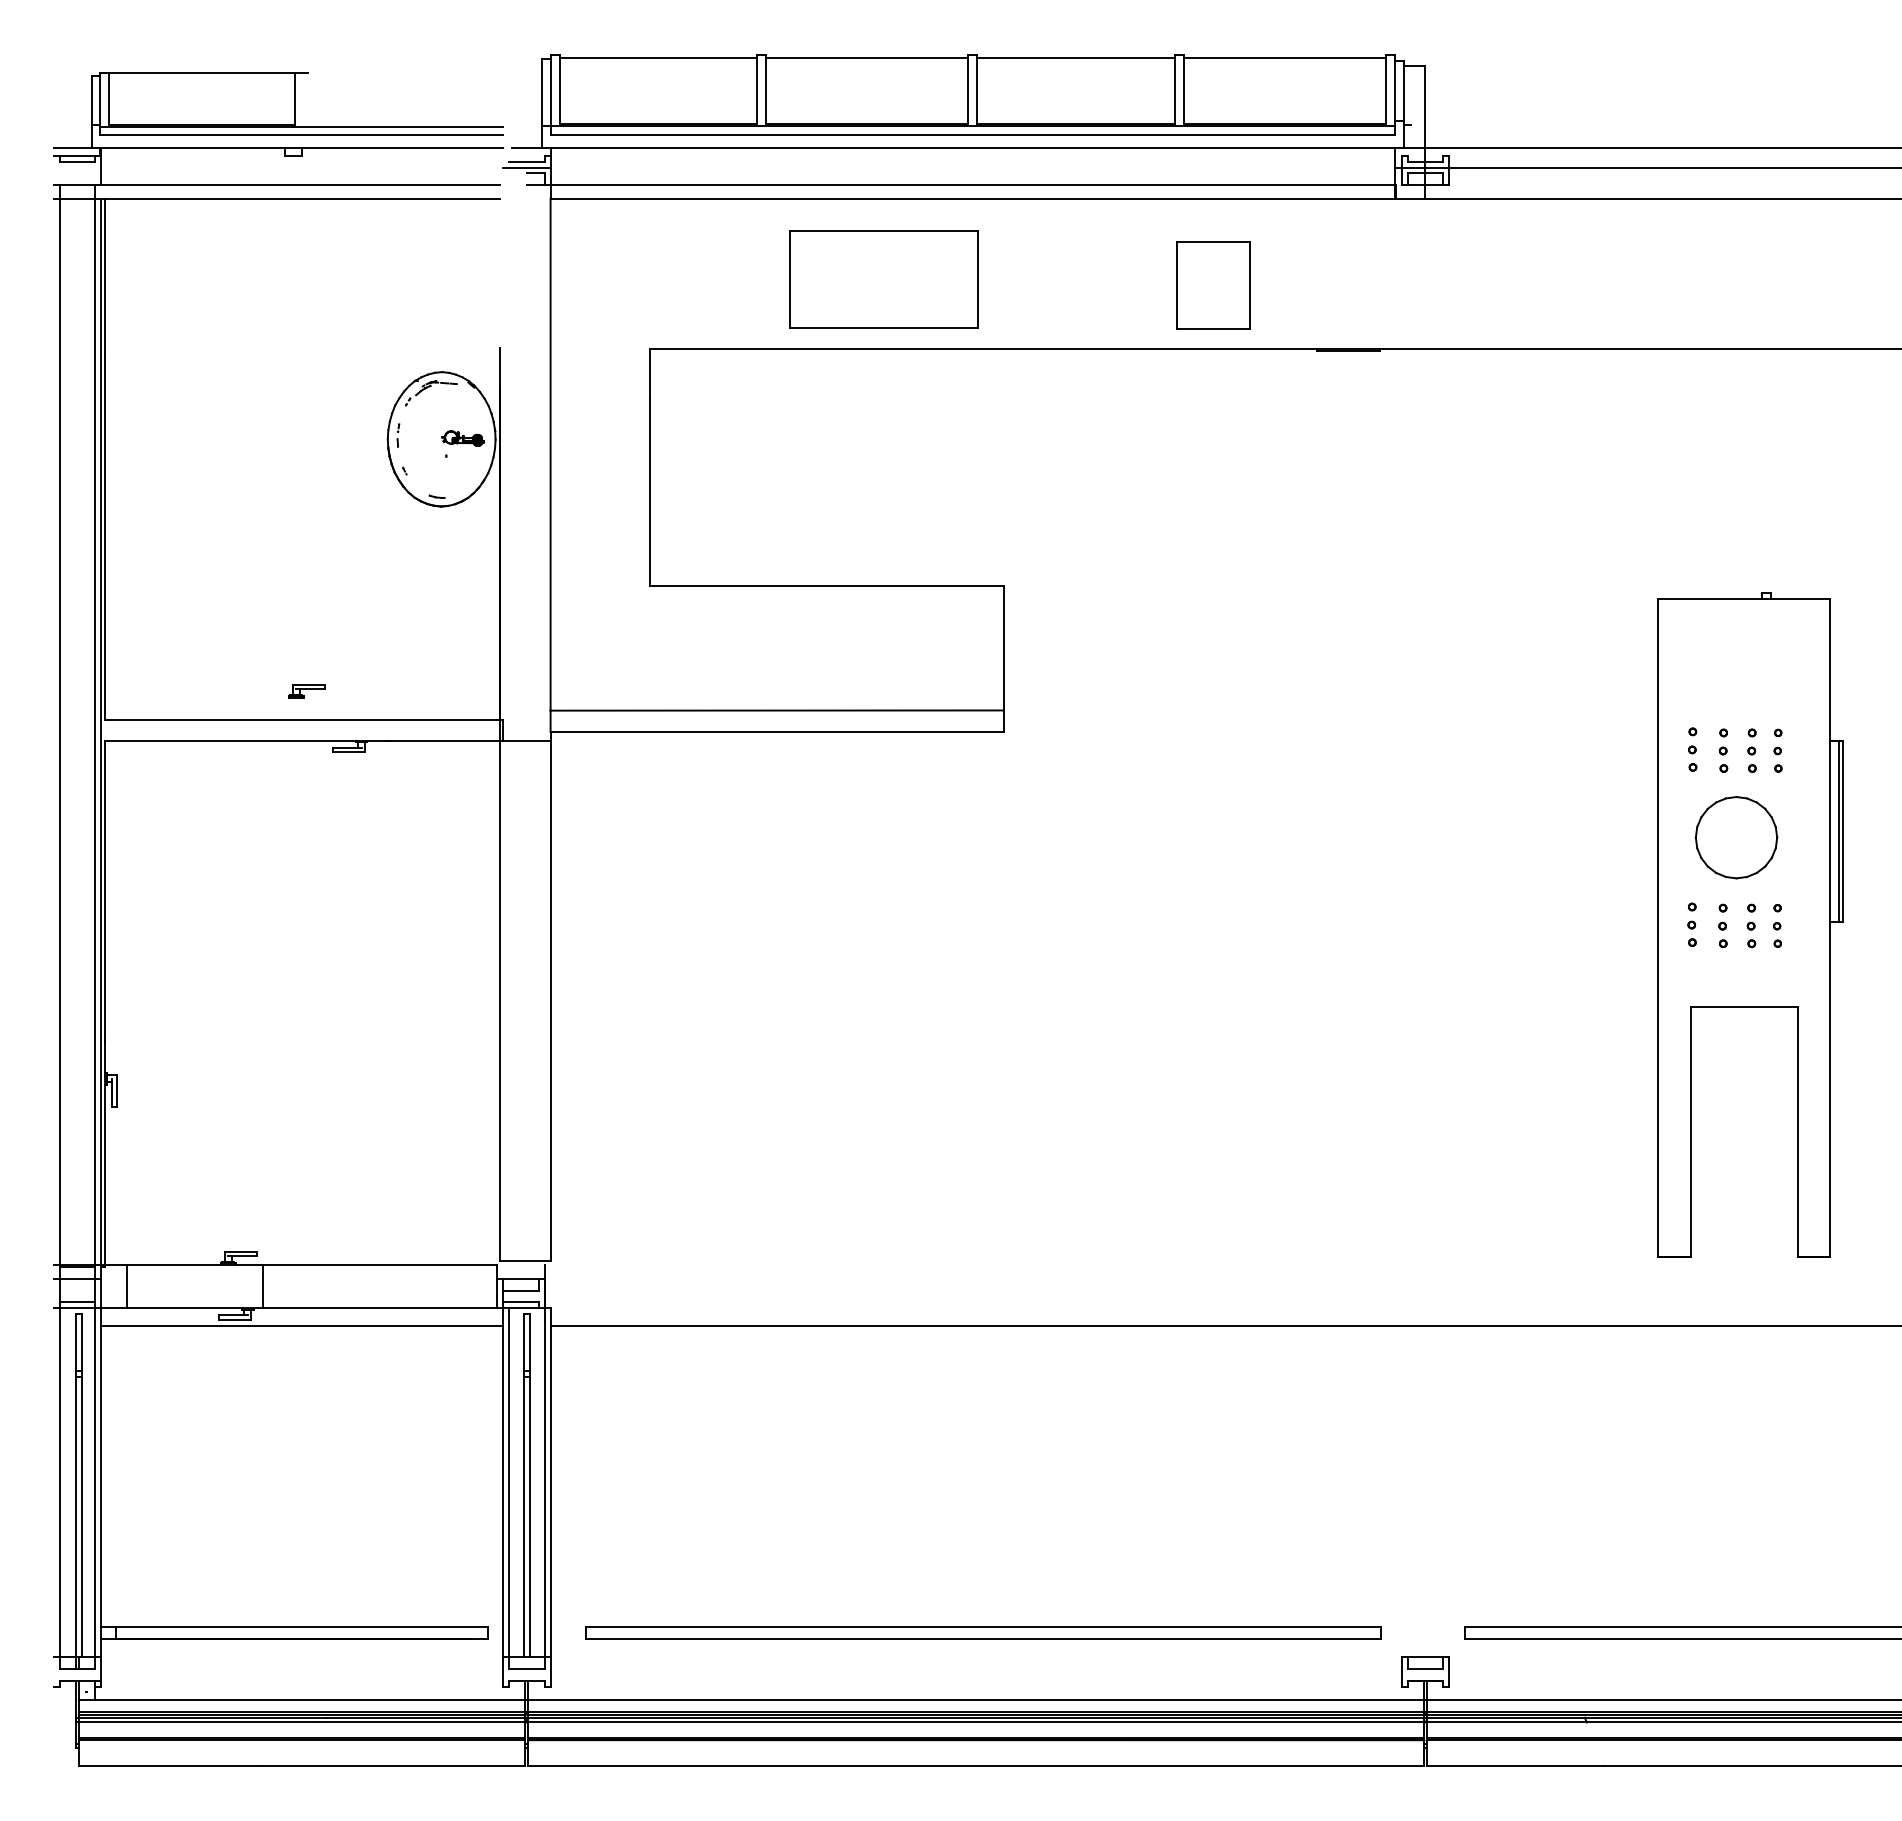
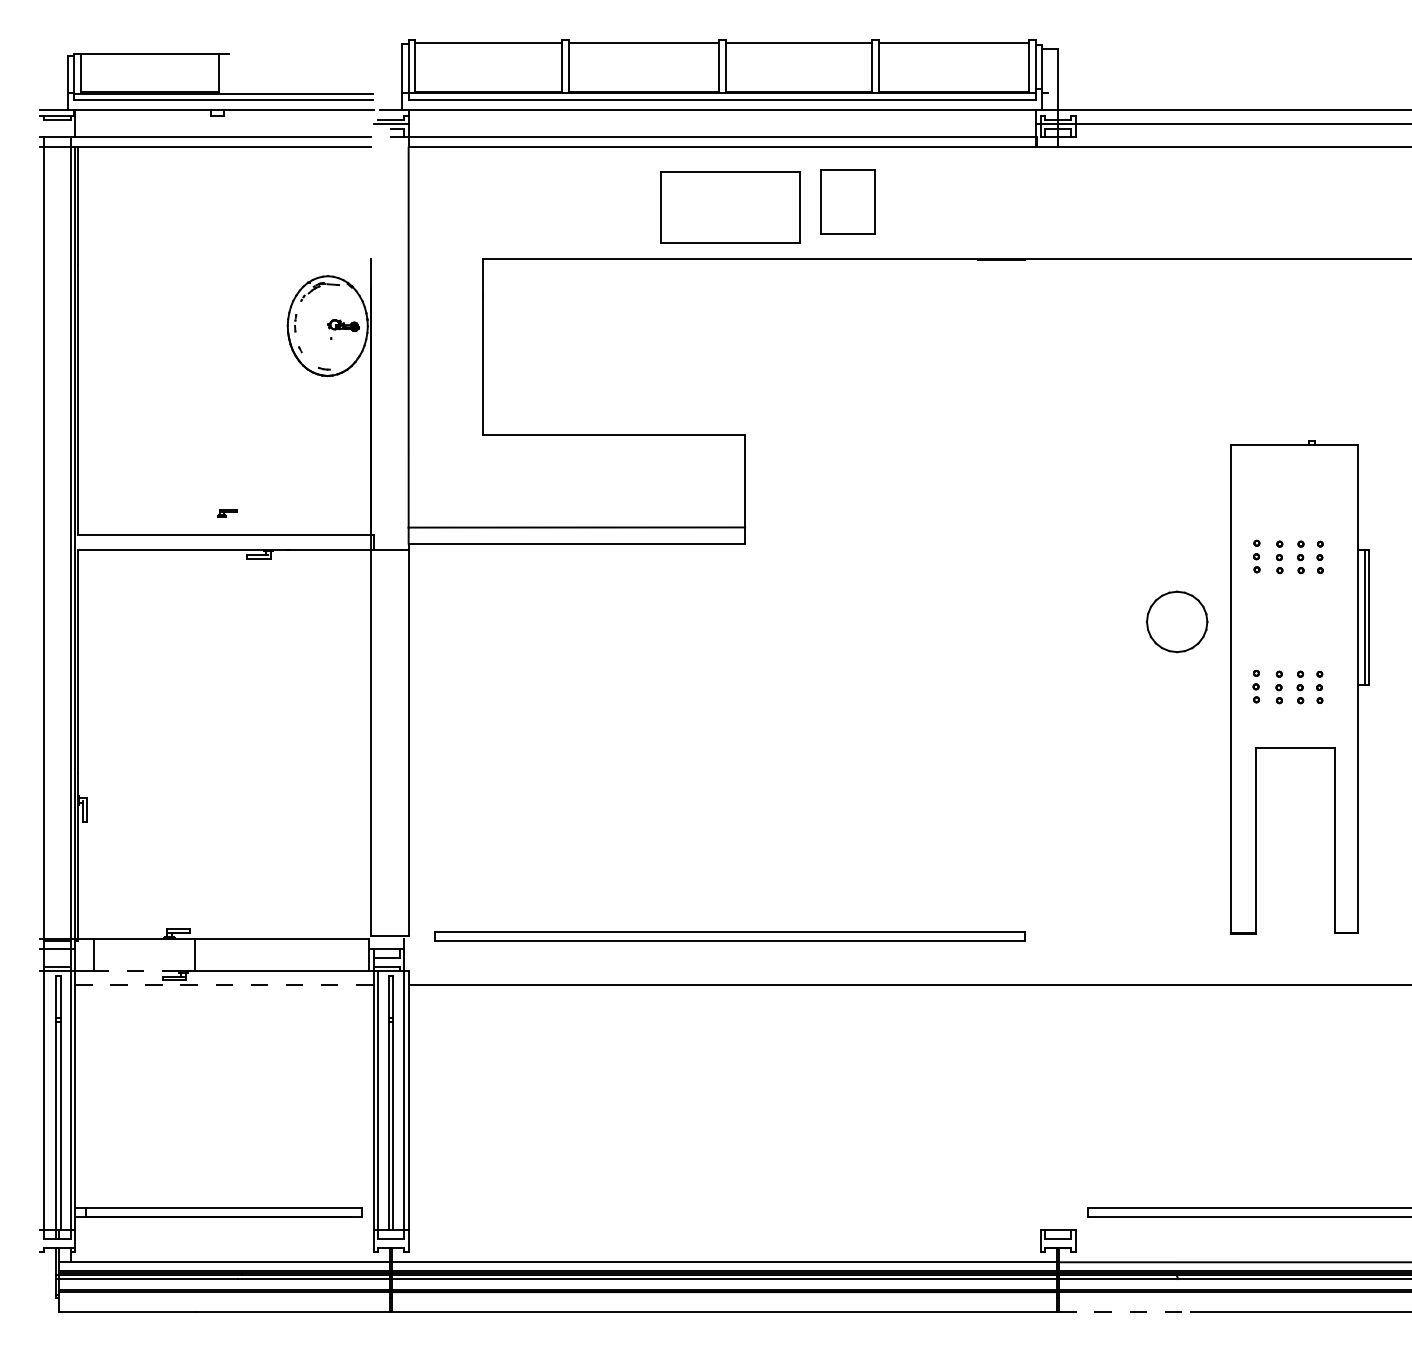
part: (883, 279) -> (730, 207), moved
part: (1213, 285) -> (848, 202), moved
part: (306, 691) -> (227, 513), size x0.7
part: (1736, 837) -> (1177, 621), moved
line: (184, 1308) -> (136, 971), solid -> dashed
line: (302, 1326) -> (224, 984), solid -> dashed
part: (983, 1632) -> (730, 935), moved
line: (1515, 1766) -> (1125, 1311), solid -> dashed

